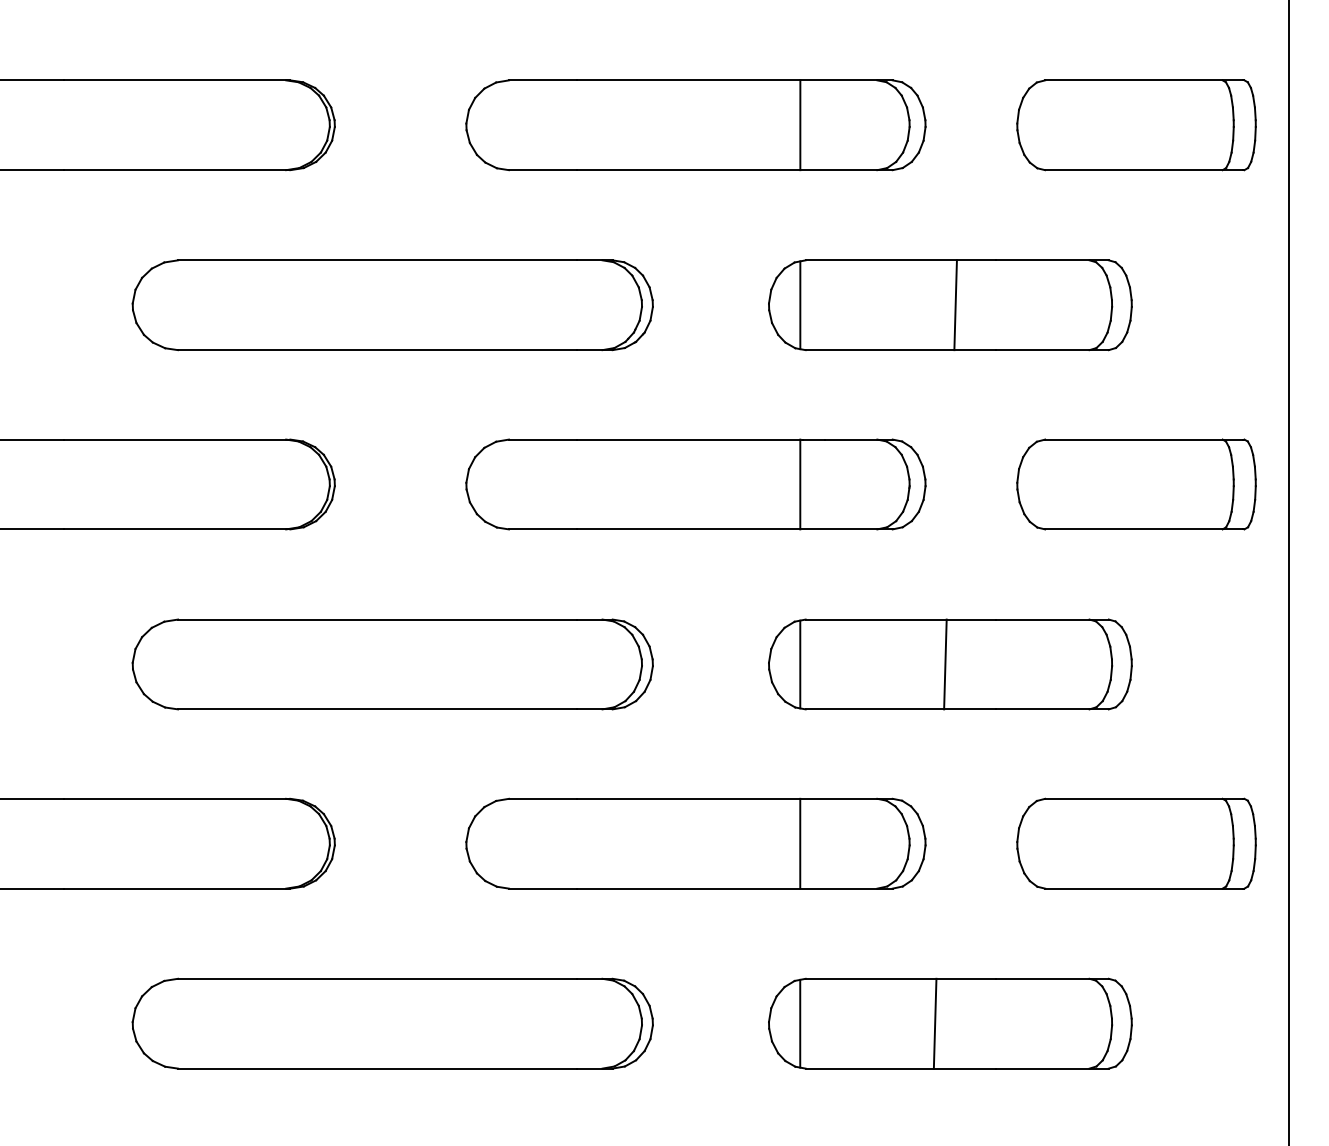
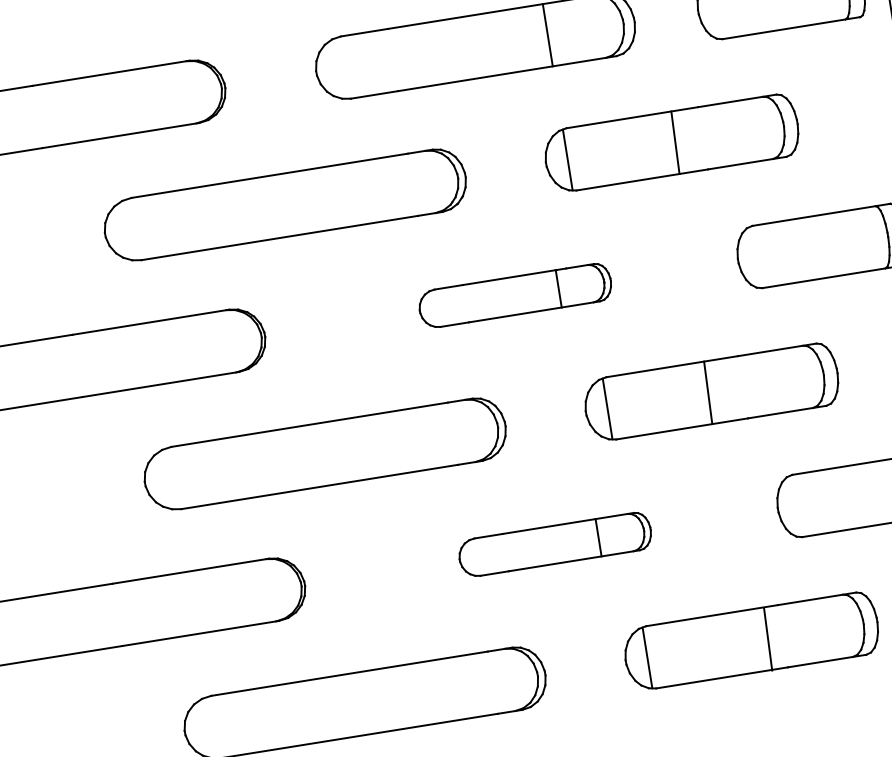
part: (695, 484) -> (515, 295), size x0.6
part: (695, 843) -> (554, 544), size x0.6
line: (934, 1023) -> (767, 639), moved

